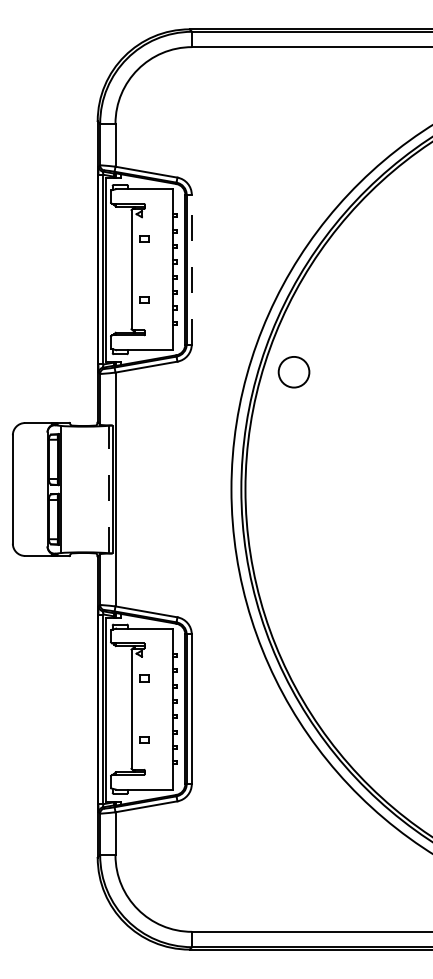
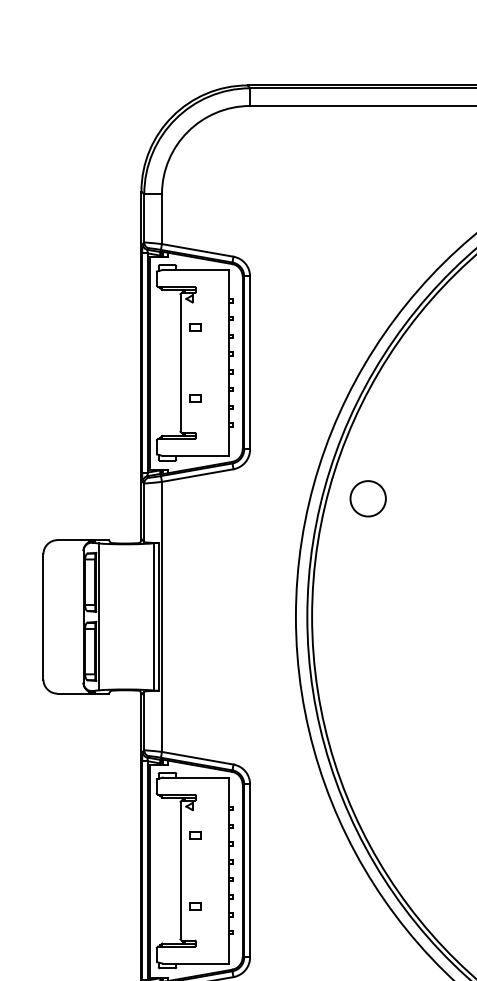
line: (191, 269) -> (249, 362), dashed -> solid
circle: (293, 372) -> (367, 499), moved
line: (108, 489) -> (153, 616), dashed -> solid

